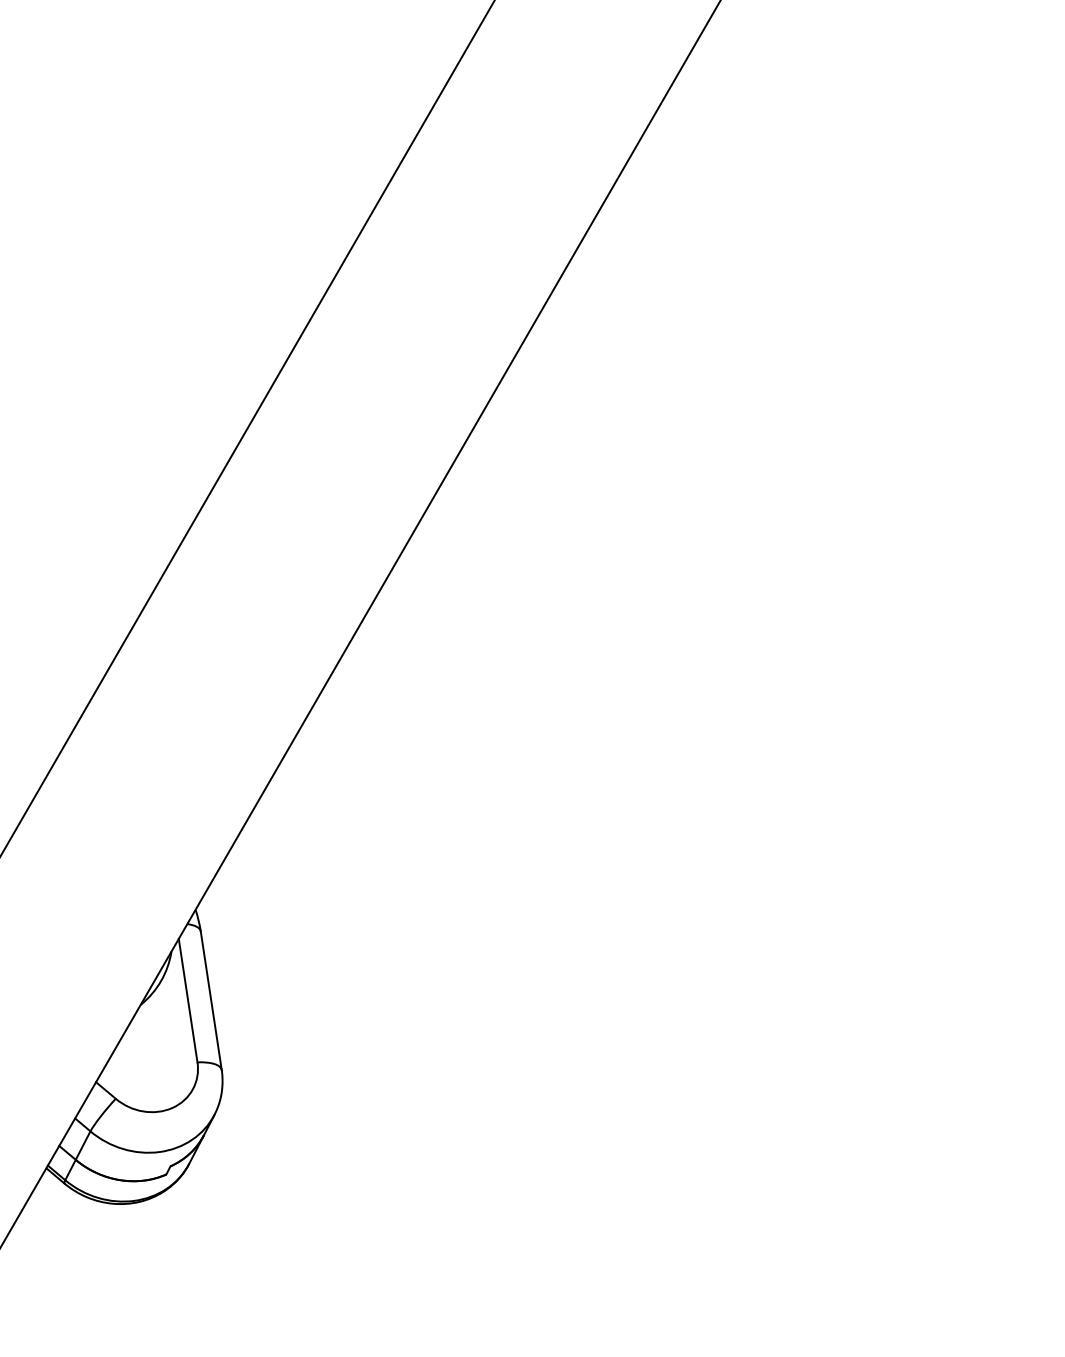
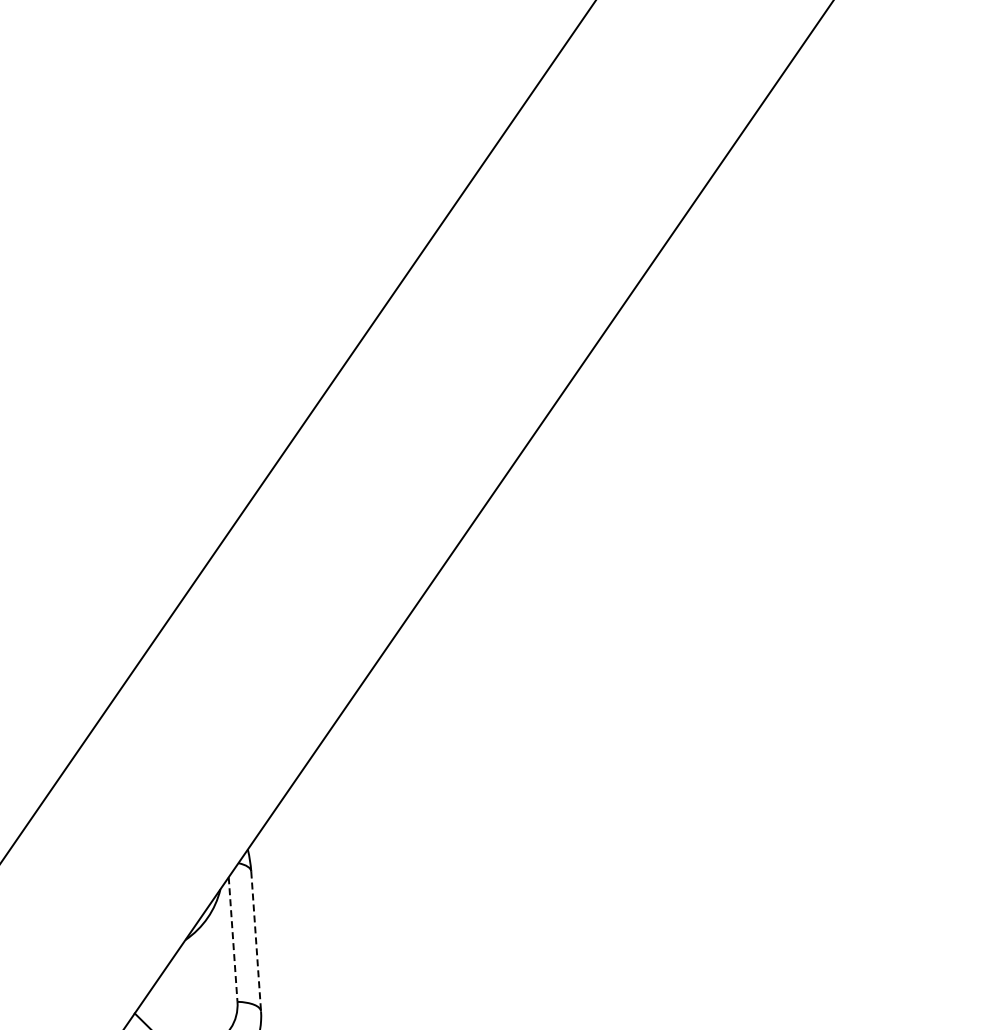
line: (188, 1001) -> (233, 940), solid -> dashed
line: (211, 1001) -> (256, 942), solid -> dashed

